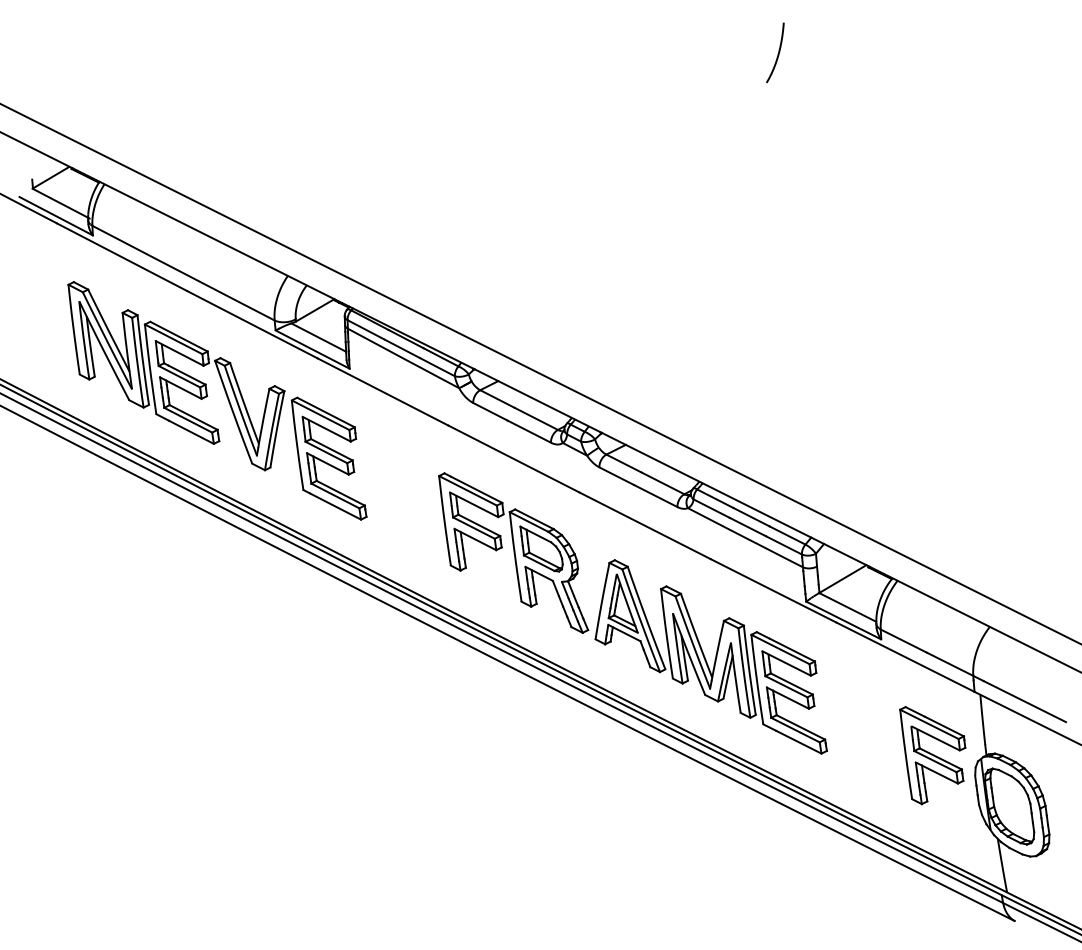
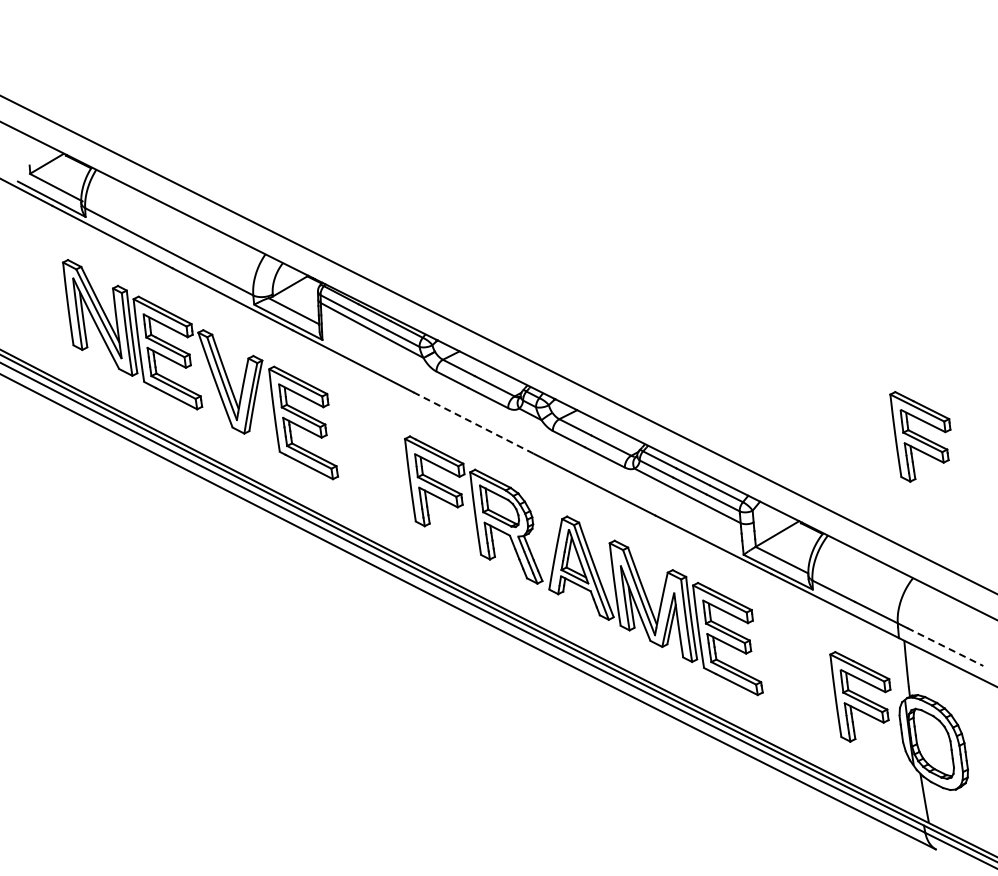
curve: (777, 52) -> (717, 48), removed
line: (513, 459) -> (473, 423), solid -> dashed
part: (997, 473) -> (920, 436), added
line: (1025, 702) -> (945, 647), solid -> dashed

